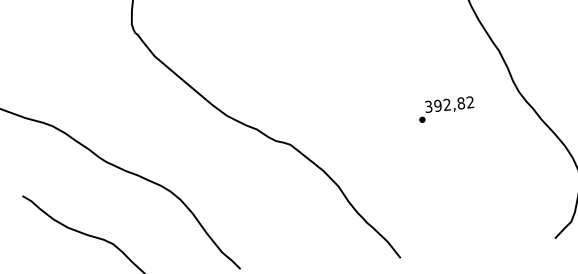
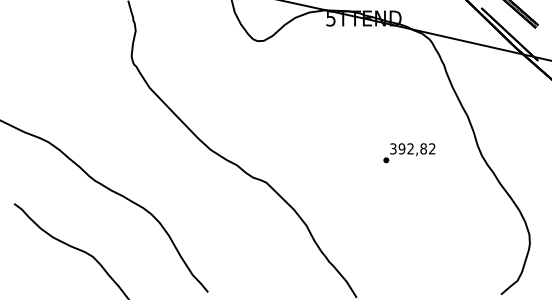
text: (446, 109) -> (409, 153), moved

